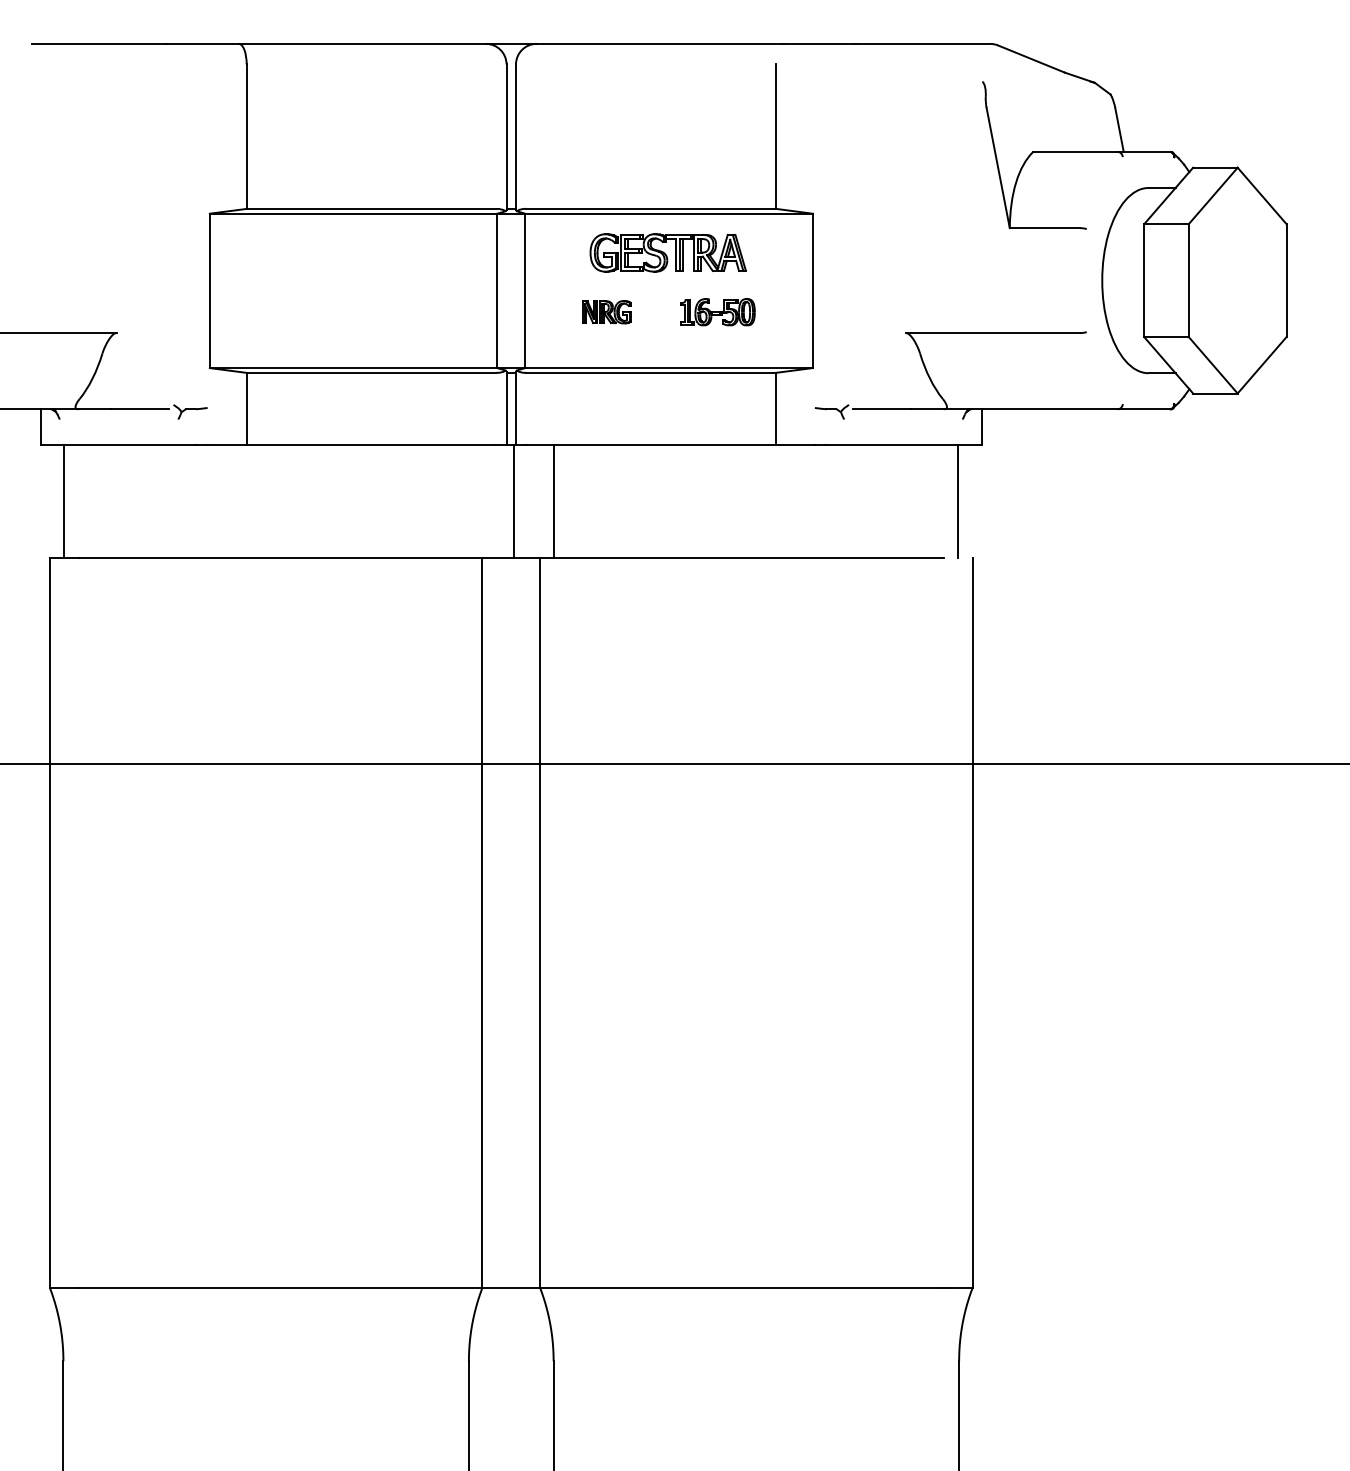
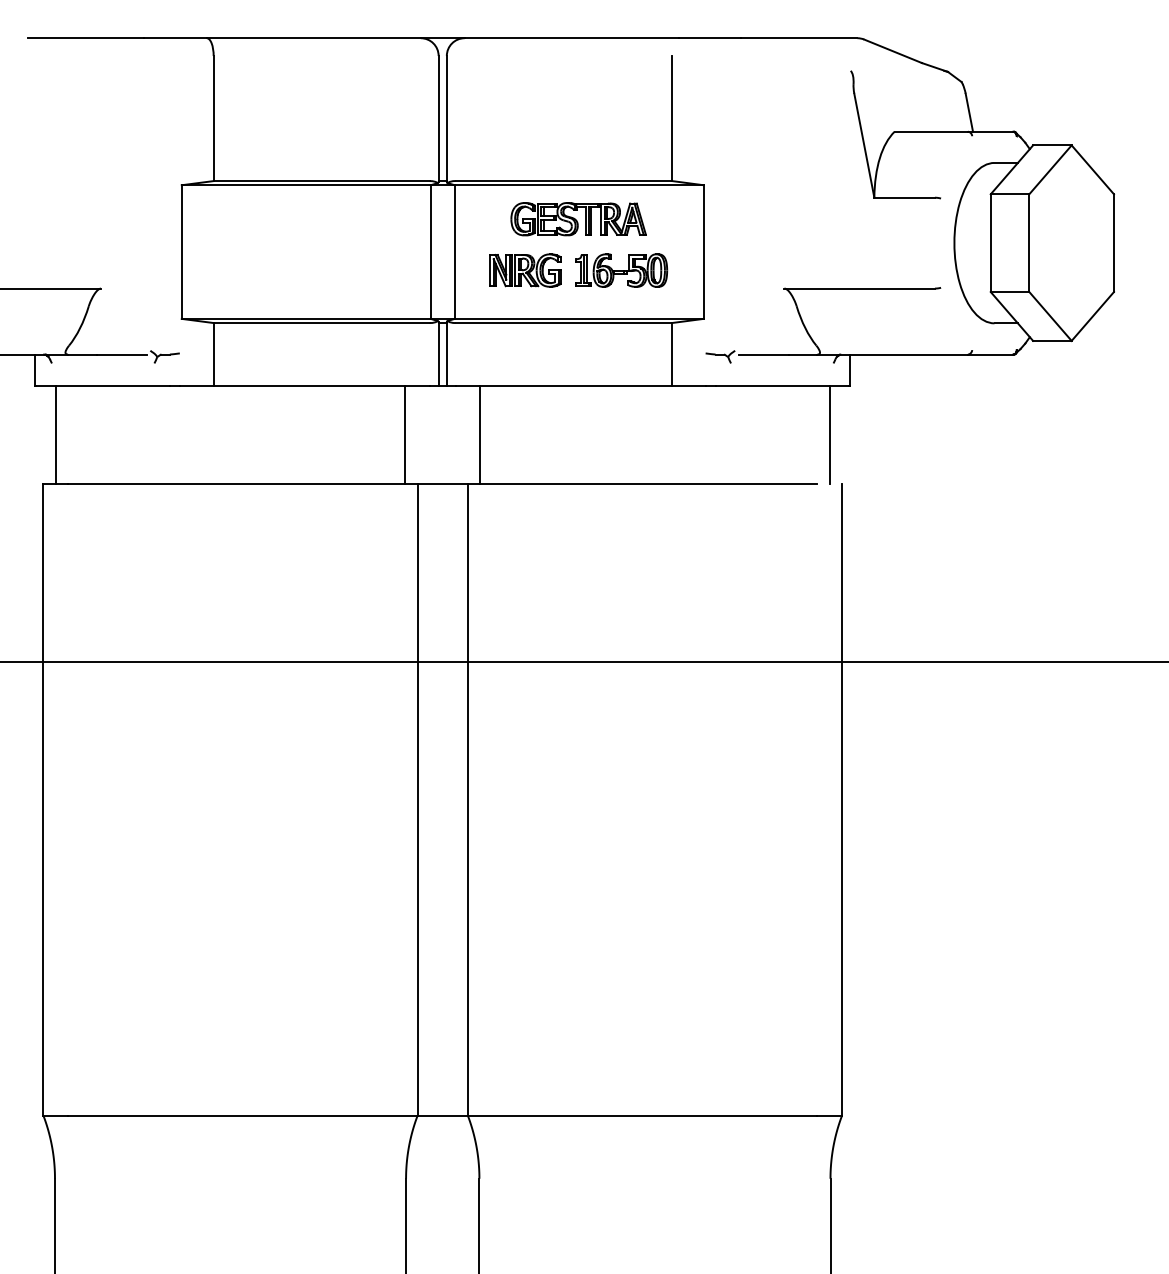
part: (606, 312) -> (525, 270), size x1.67
part: (717, 312) -> (621, 270), size x1.43
line: (514, 501) -> (405, 434), moved

